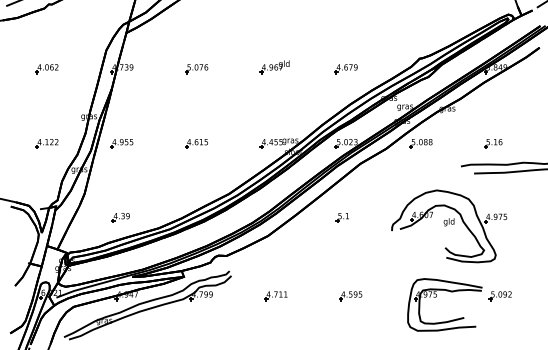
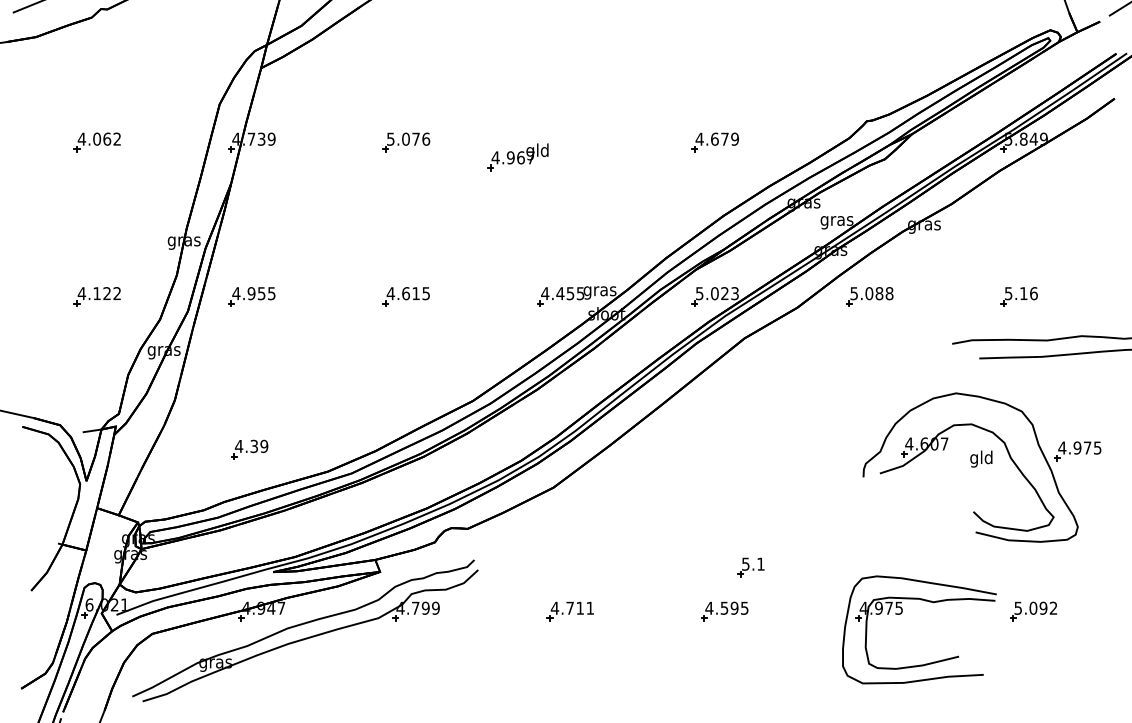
part: (274, 67) -> (517, 158), moved
part: (341, 217) -> (748, 567), moved
part: (449, 226) -> (982, 467), moved

